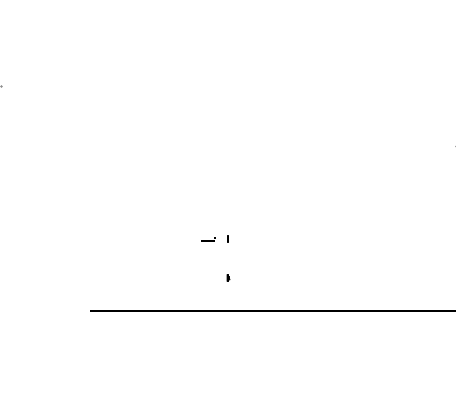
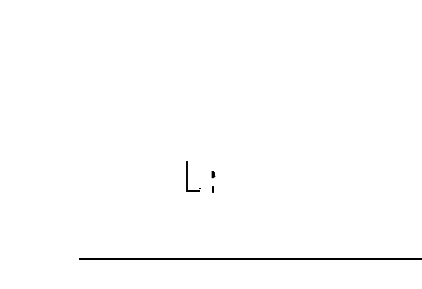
line: (200, 225) -> (186, 176), added
part: (228, 277) -> (213, 174), moved

